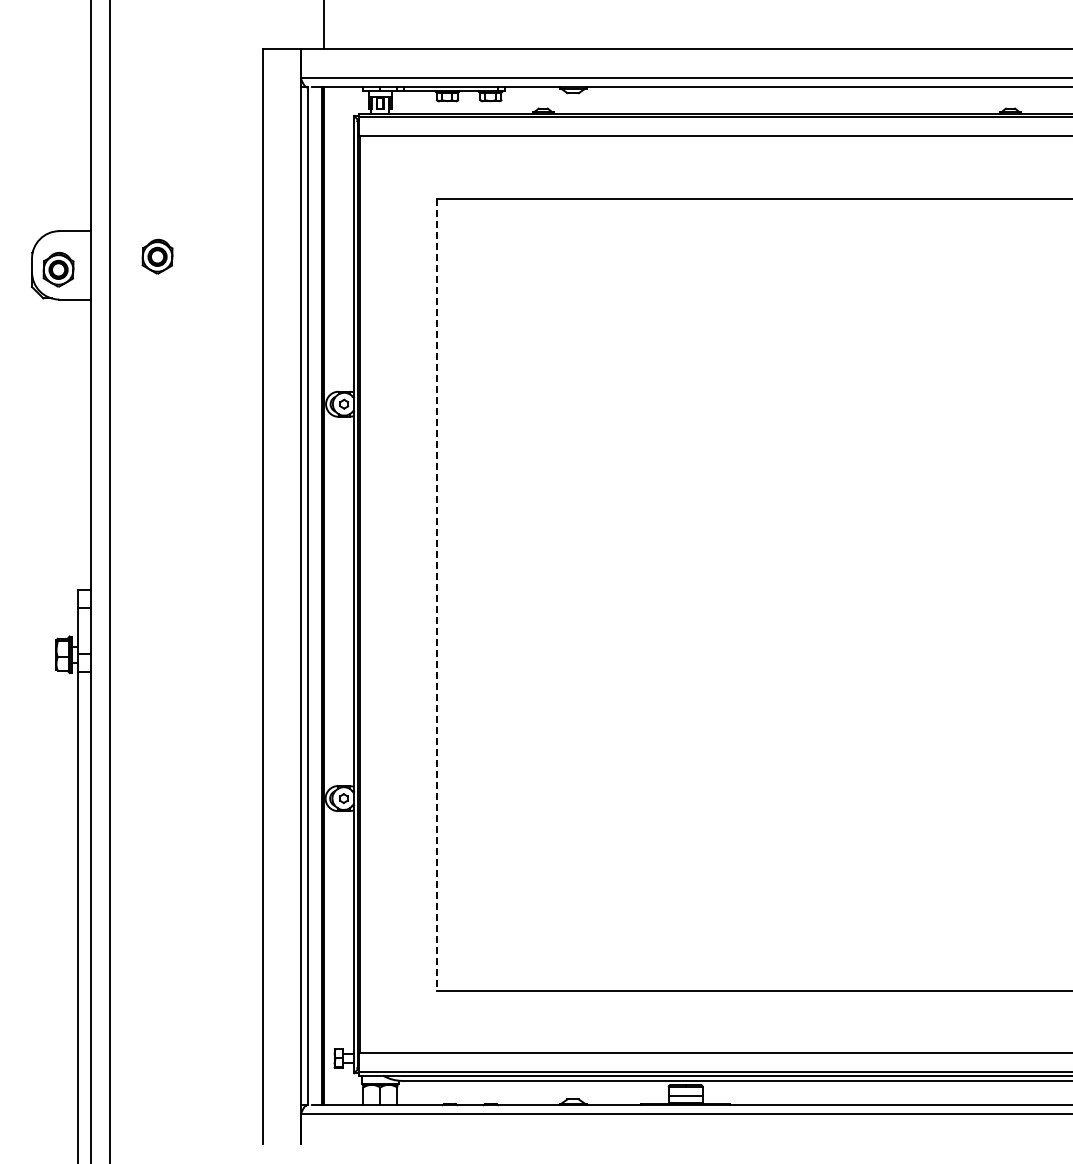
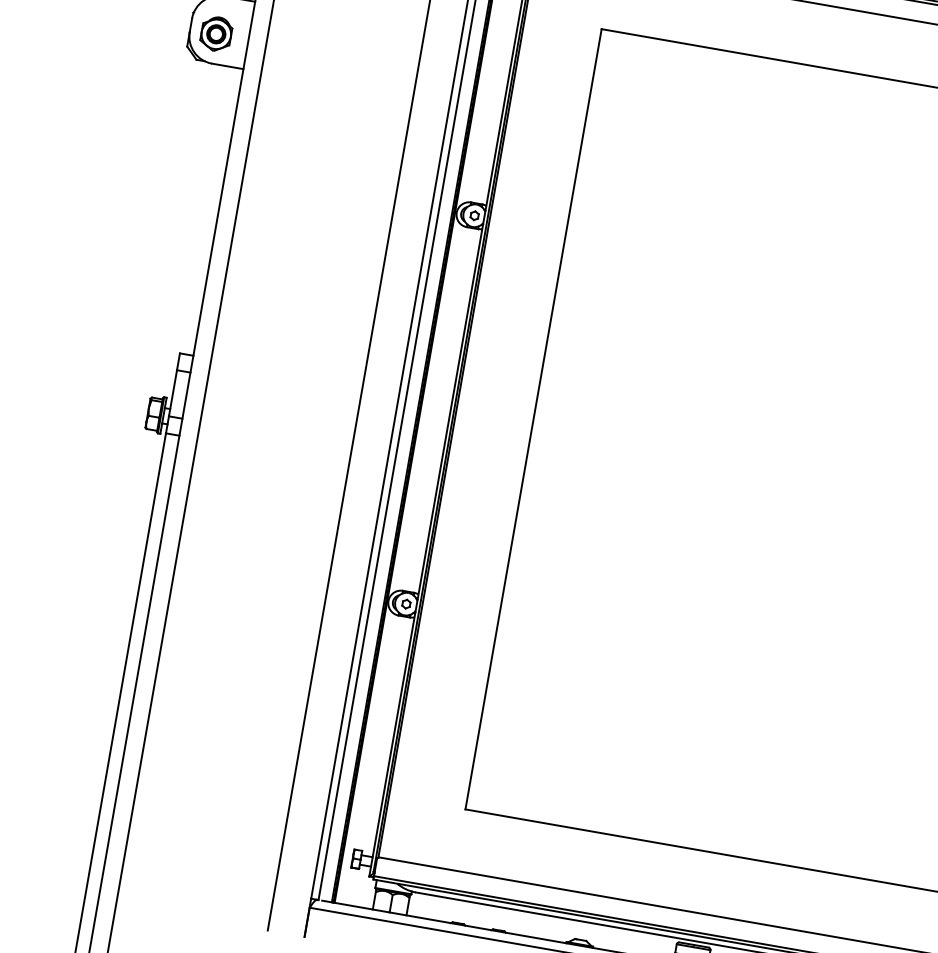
part: (157, 256) -> (316, 38), removed
line: (437, 595) -> (533, 420), dashed -> solid

